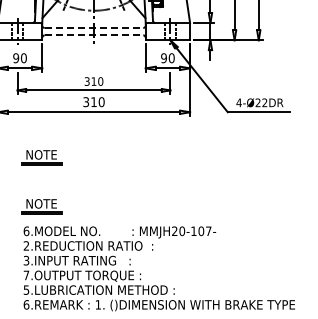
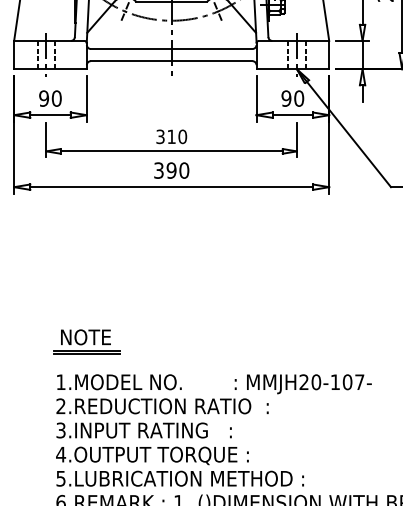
line: (94, 27) -> (172, 48), dashed -> solid
line: (94, 35) -> (172, 61), dashed -> solid
text: (93, 102) -> (170, 171), 310 -> 390
part: (41, 157) -> (85, 261), removed
text: (26, 231) -> (61, 382), 6.MODEL -> 1.MODEL
text: (26, 275) -> (61, 454), 7.OUTPUT -> 4.OUTPUT

